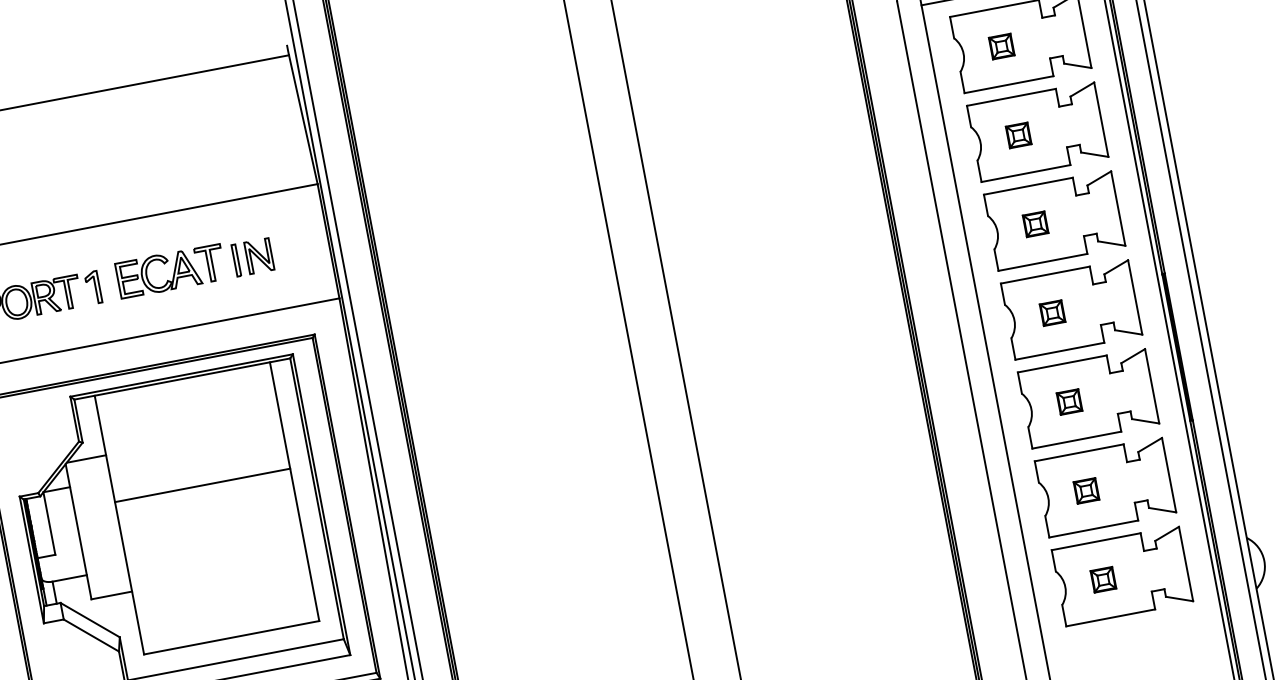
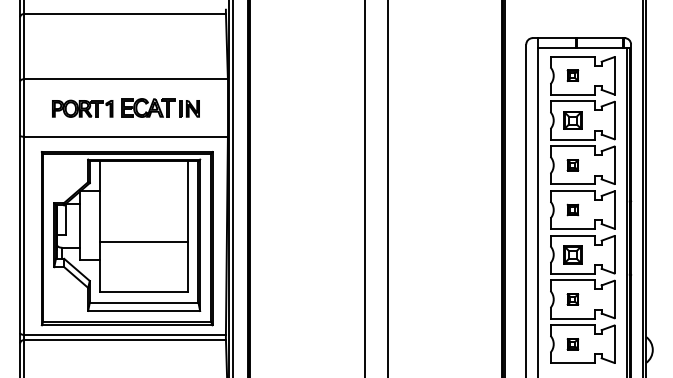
part: (1017, 135) -> (572, 120), size x1.6
part: (1068, 401) -> (572, 254), size x1.6
line: (203, 484) -> (144, 241), moved

